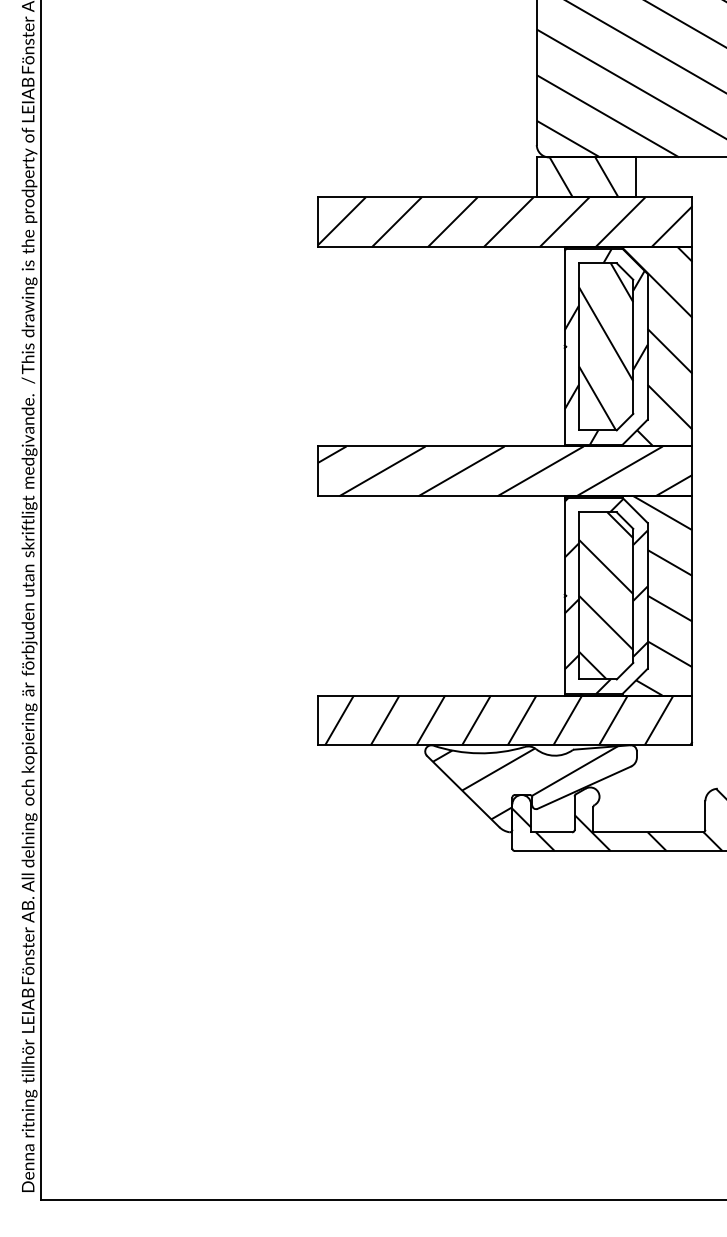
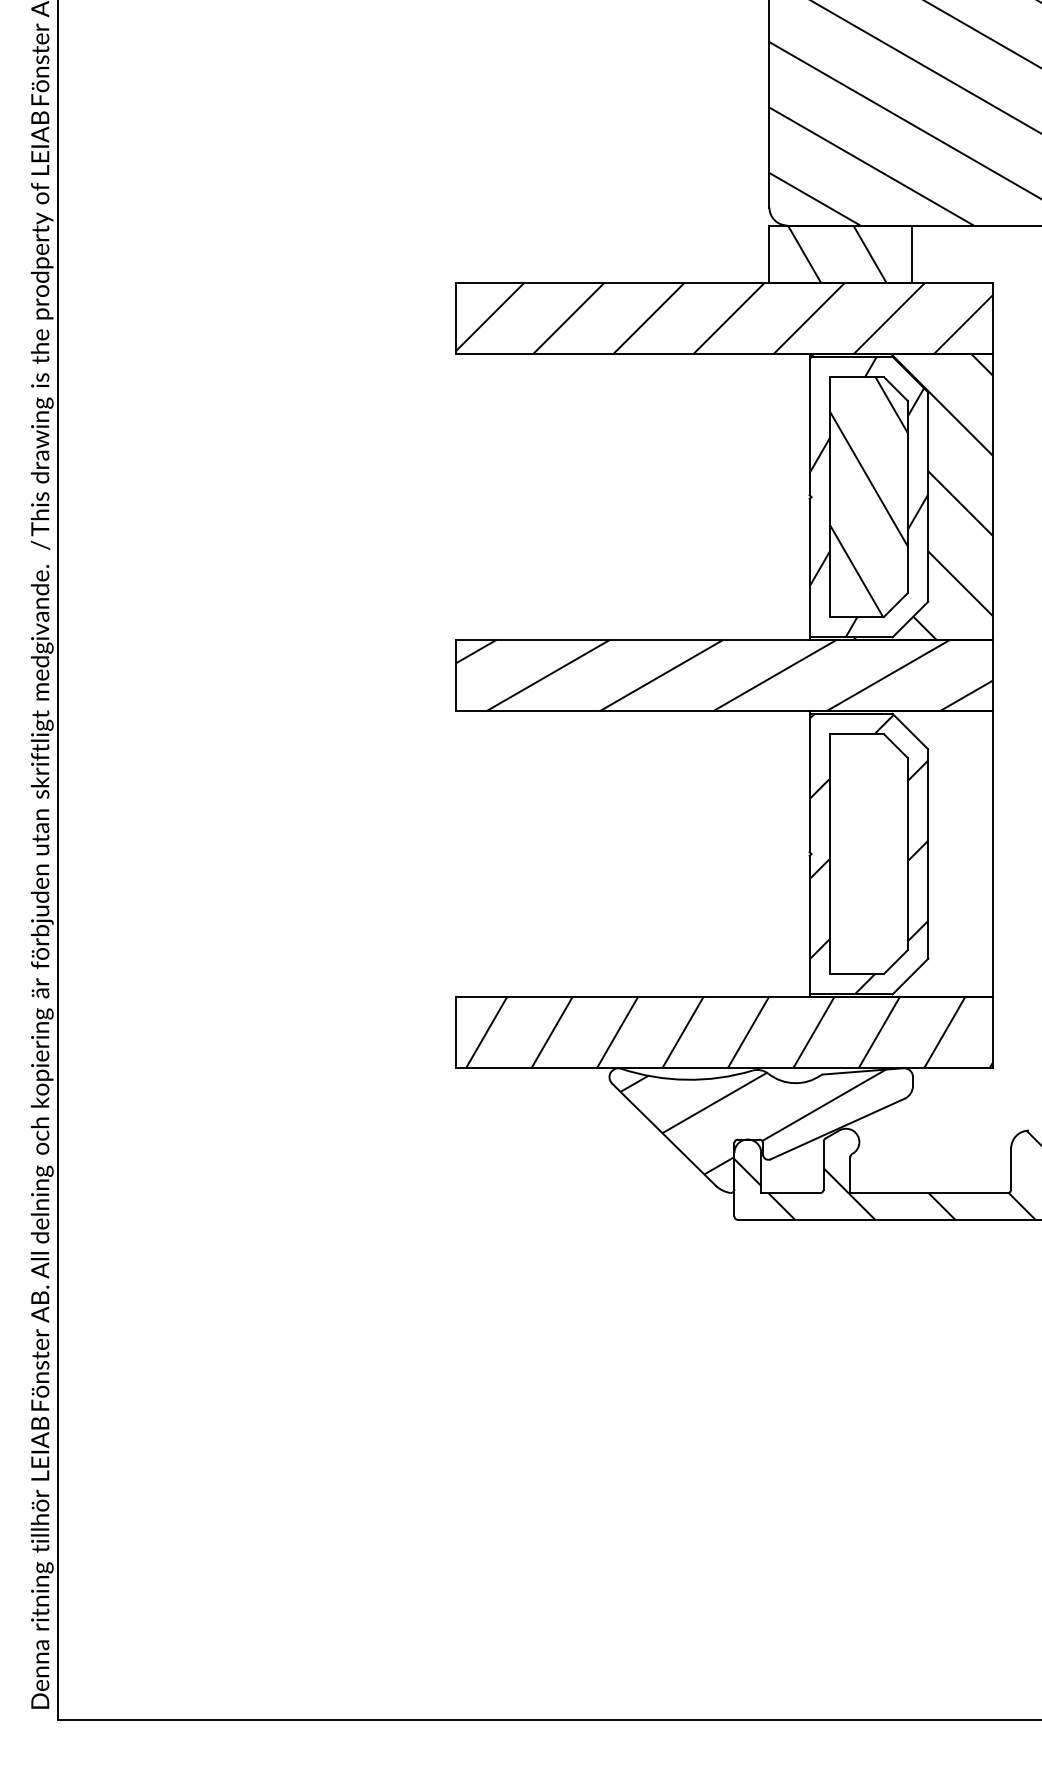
hatch: (606, 595) -> (869, 853), removed
hatch: (636, 595) -> (912, 853), removed

